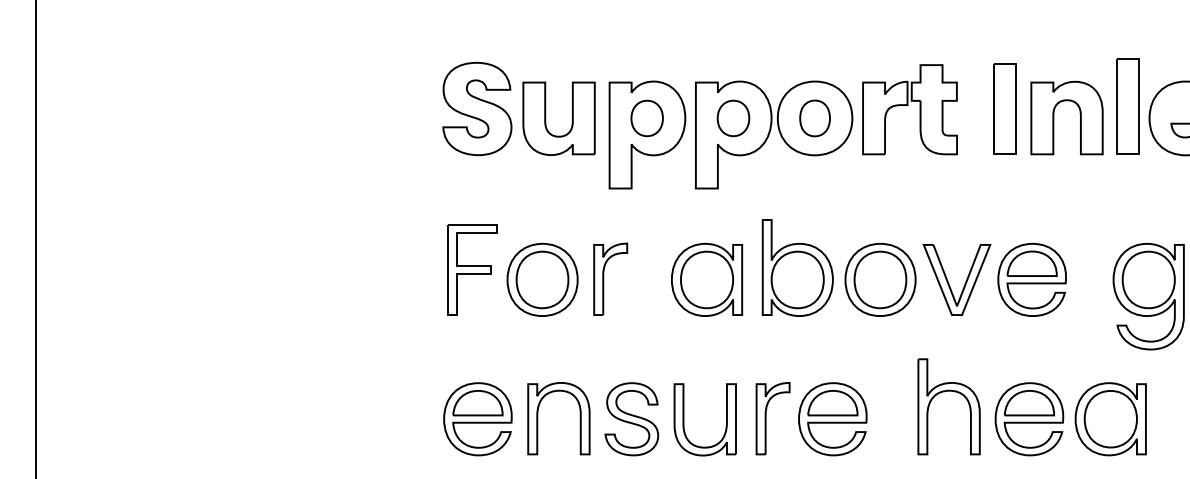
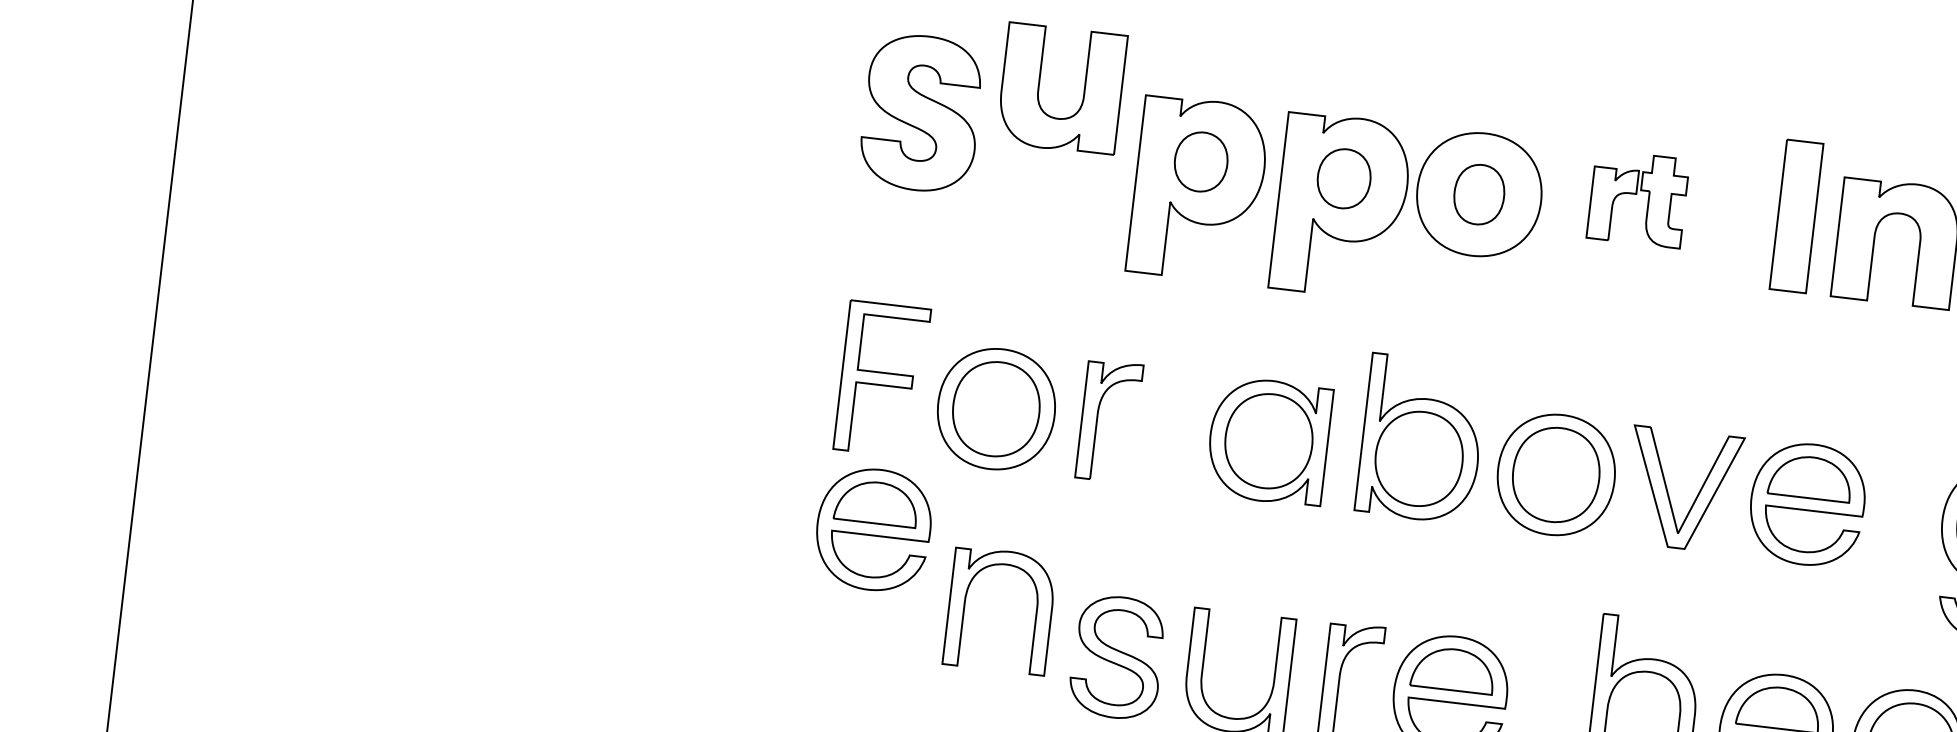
part: (909, 109) -> (1637, 198), size x0.6
part: (546, 118) -> (1040, 86), moved
part: (538, 418) -> (966, 606), moved
part: (477, 419) -> (872, 530), moved

